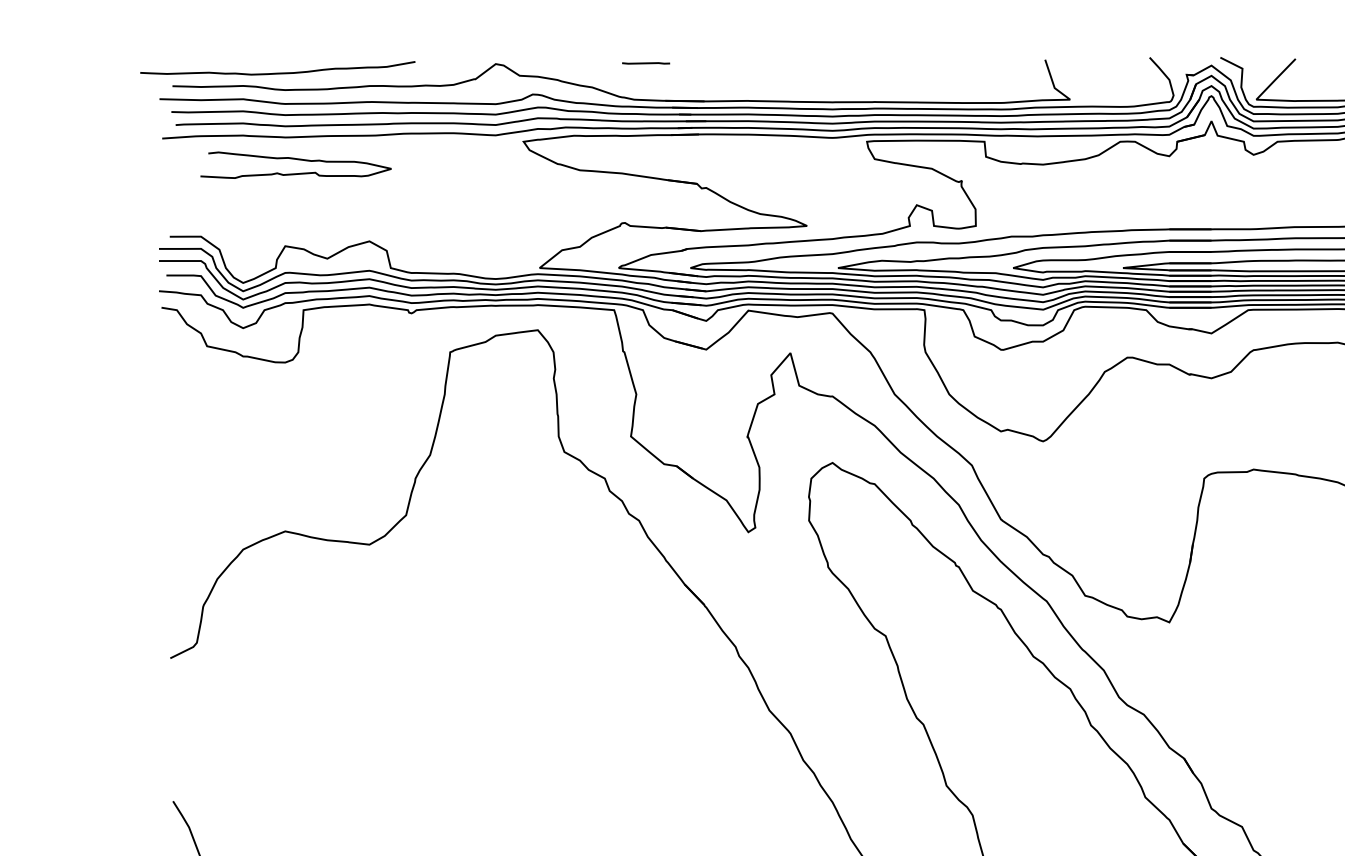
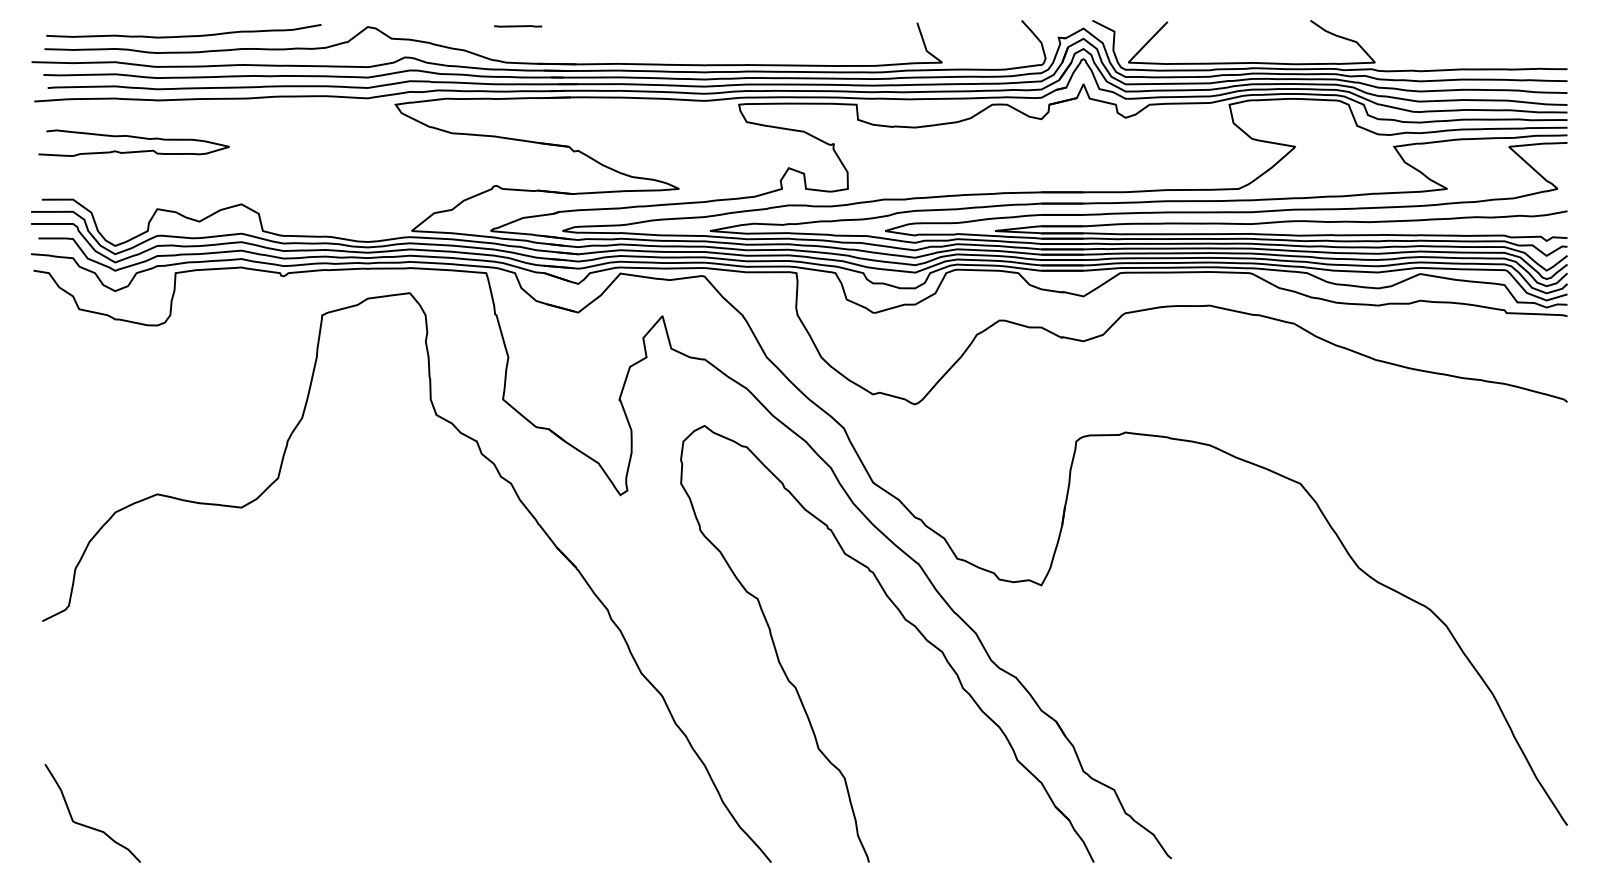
curve: (277, 72) -> (183, 35), moved
curve: (295, 159) -> (133, 137), moved

